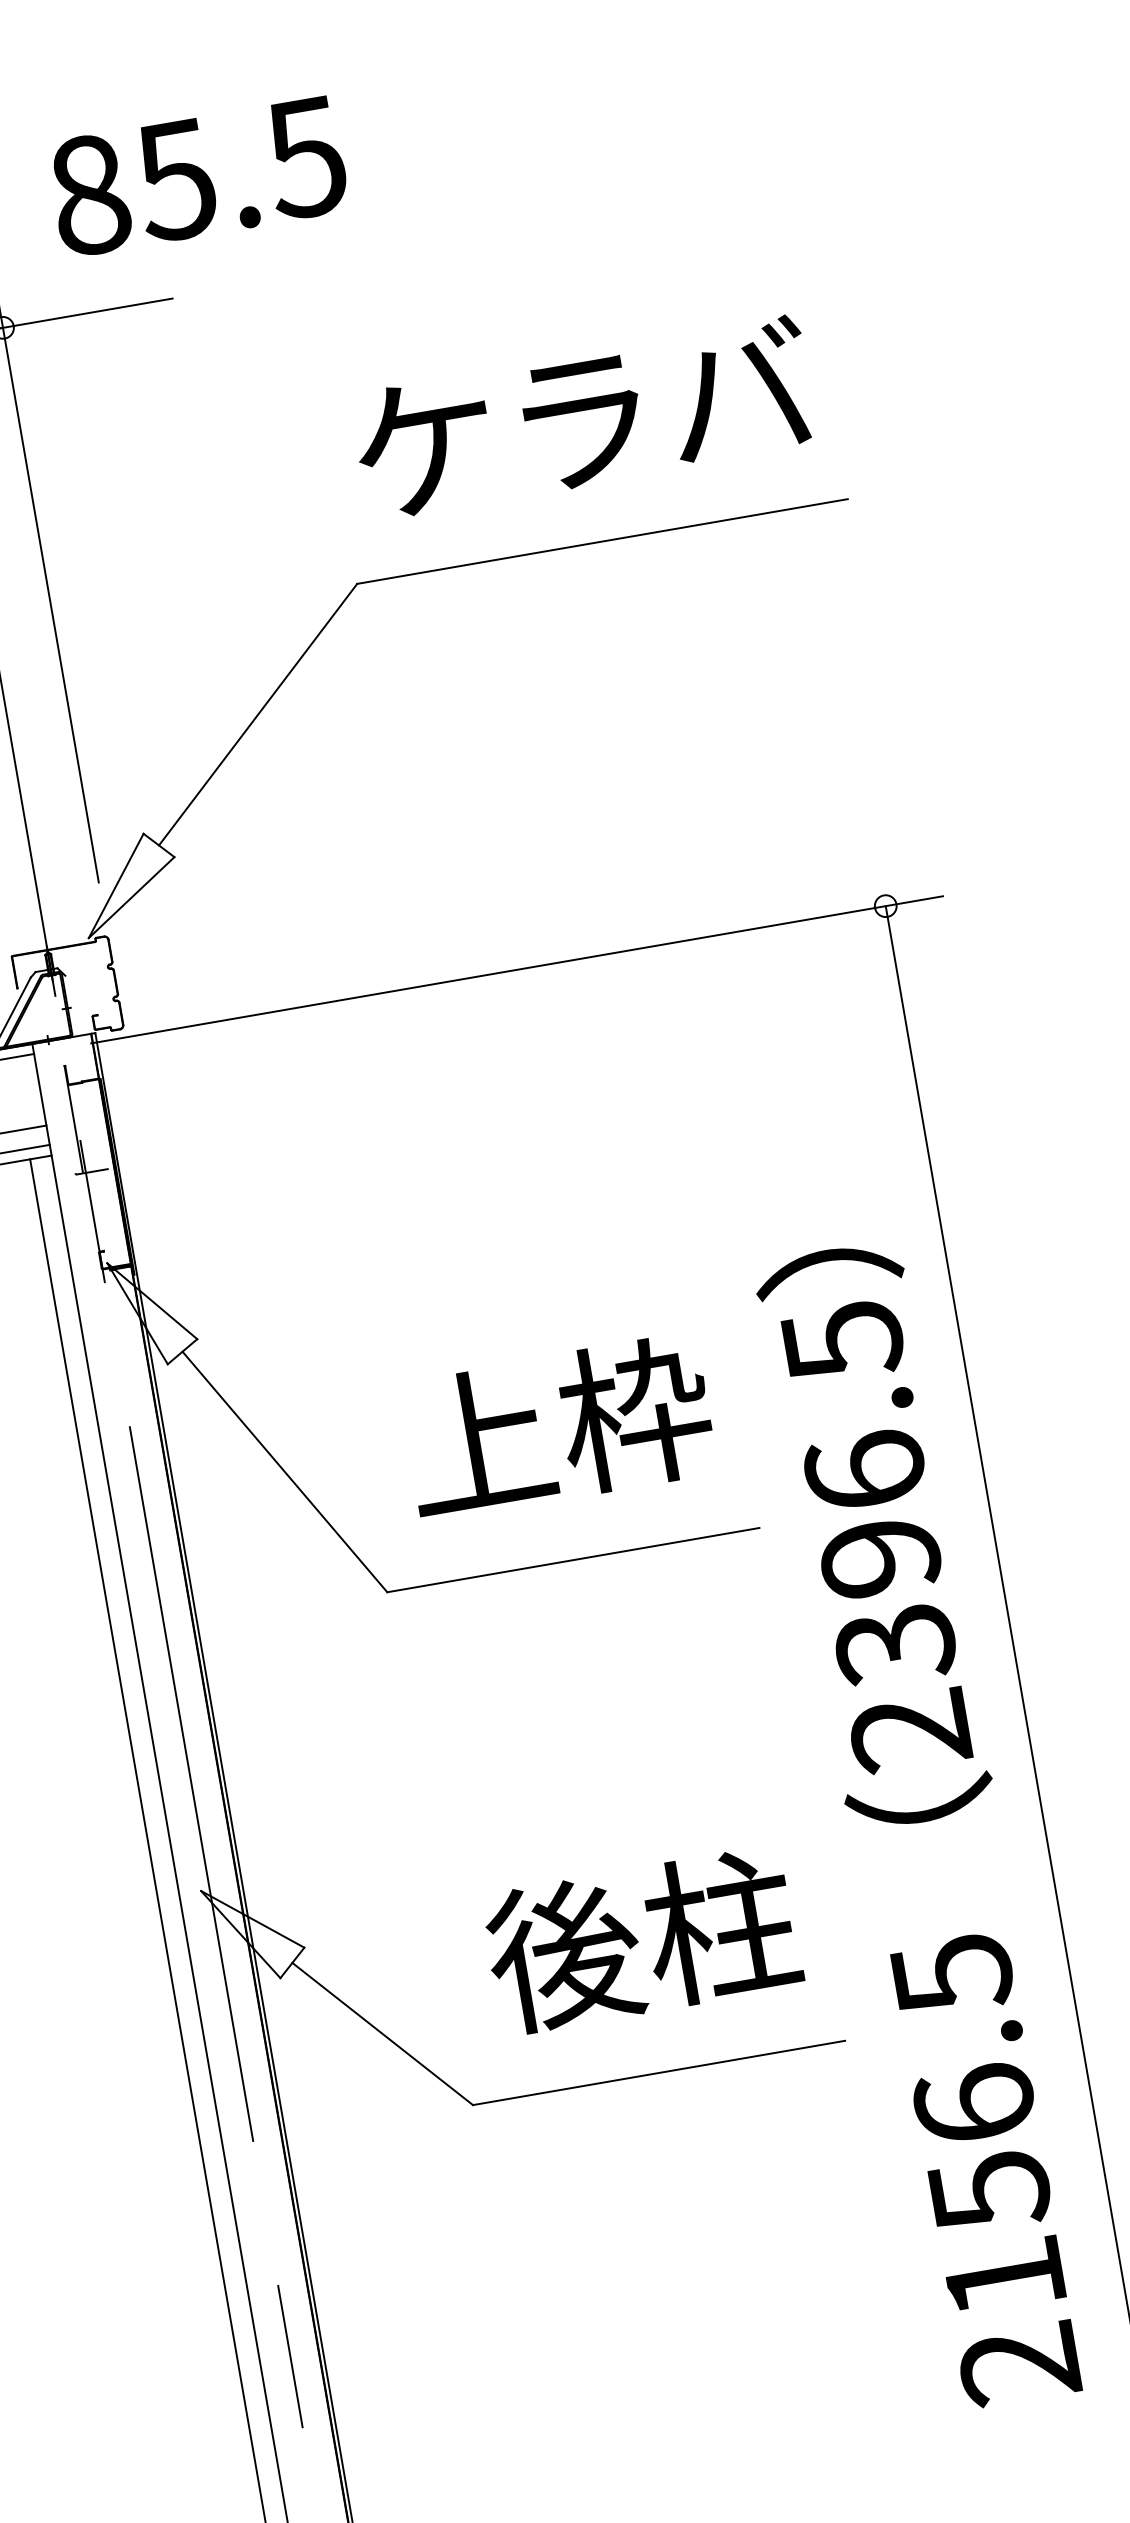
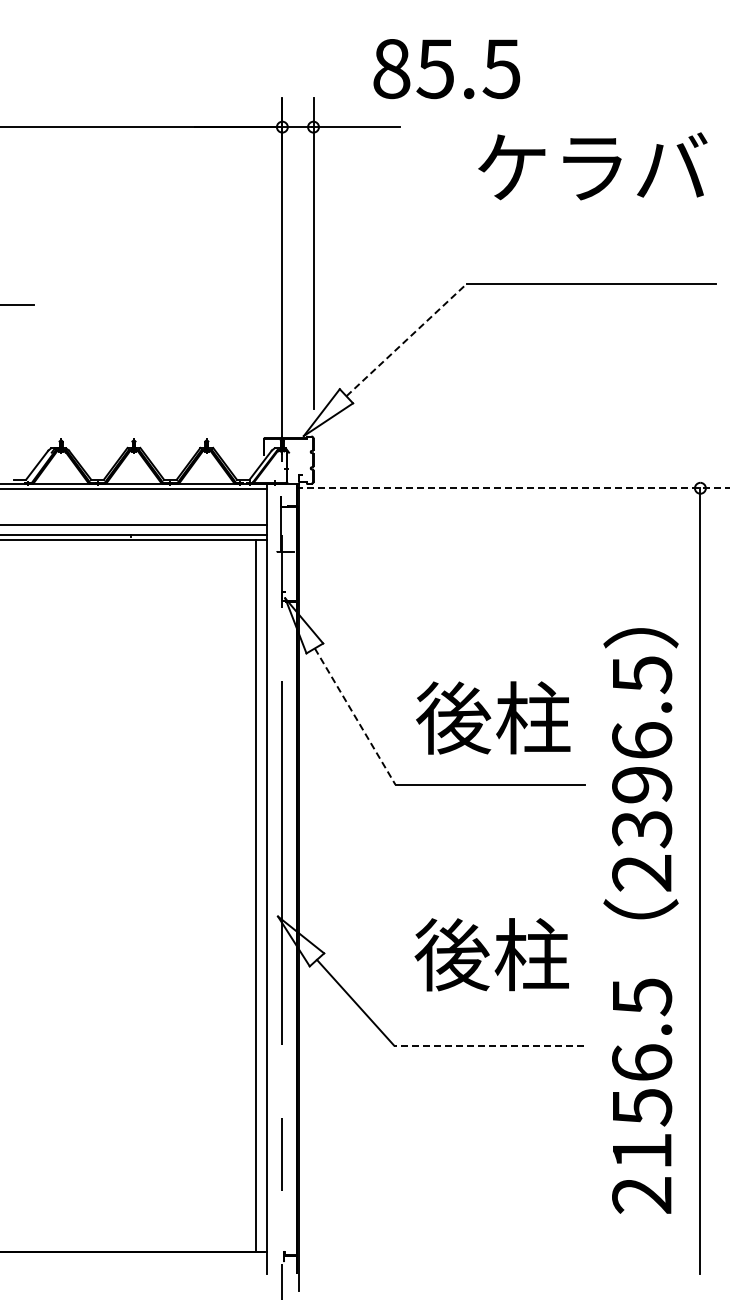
text: (197, 177) -> (446, 69), moved
text: (583, 418) -> (592, 166), moved
line: (257, 713) -> (406, 339), solid -> dashed
line: (516, 970) -> (512, 488), solid -> dashed
text: (556, 1426) -> (493, 717), 上枠 -> 後柱
line: (285, 1473) -> (355, 717), solid -> dashed
text: (923, 1824) -> (640, 920), moved
text: (641, 1940) -> (491, 954), moved
line: (658, 2072) -> (488, 1045), solid -> dashed

